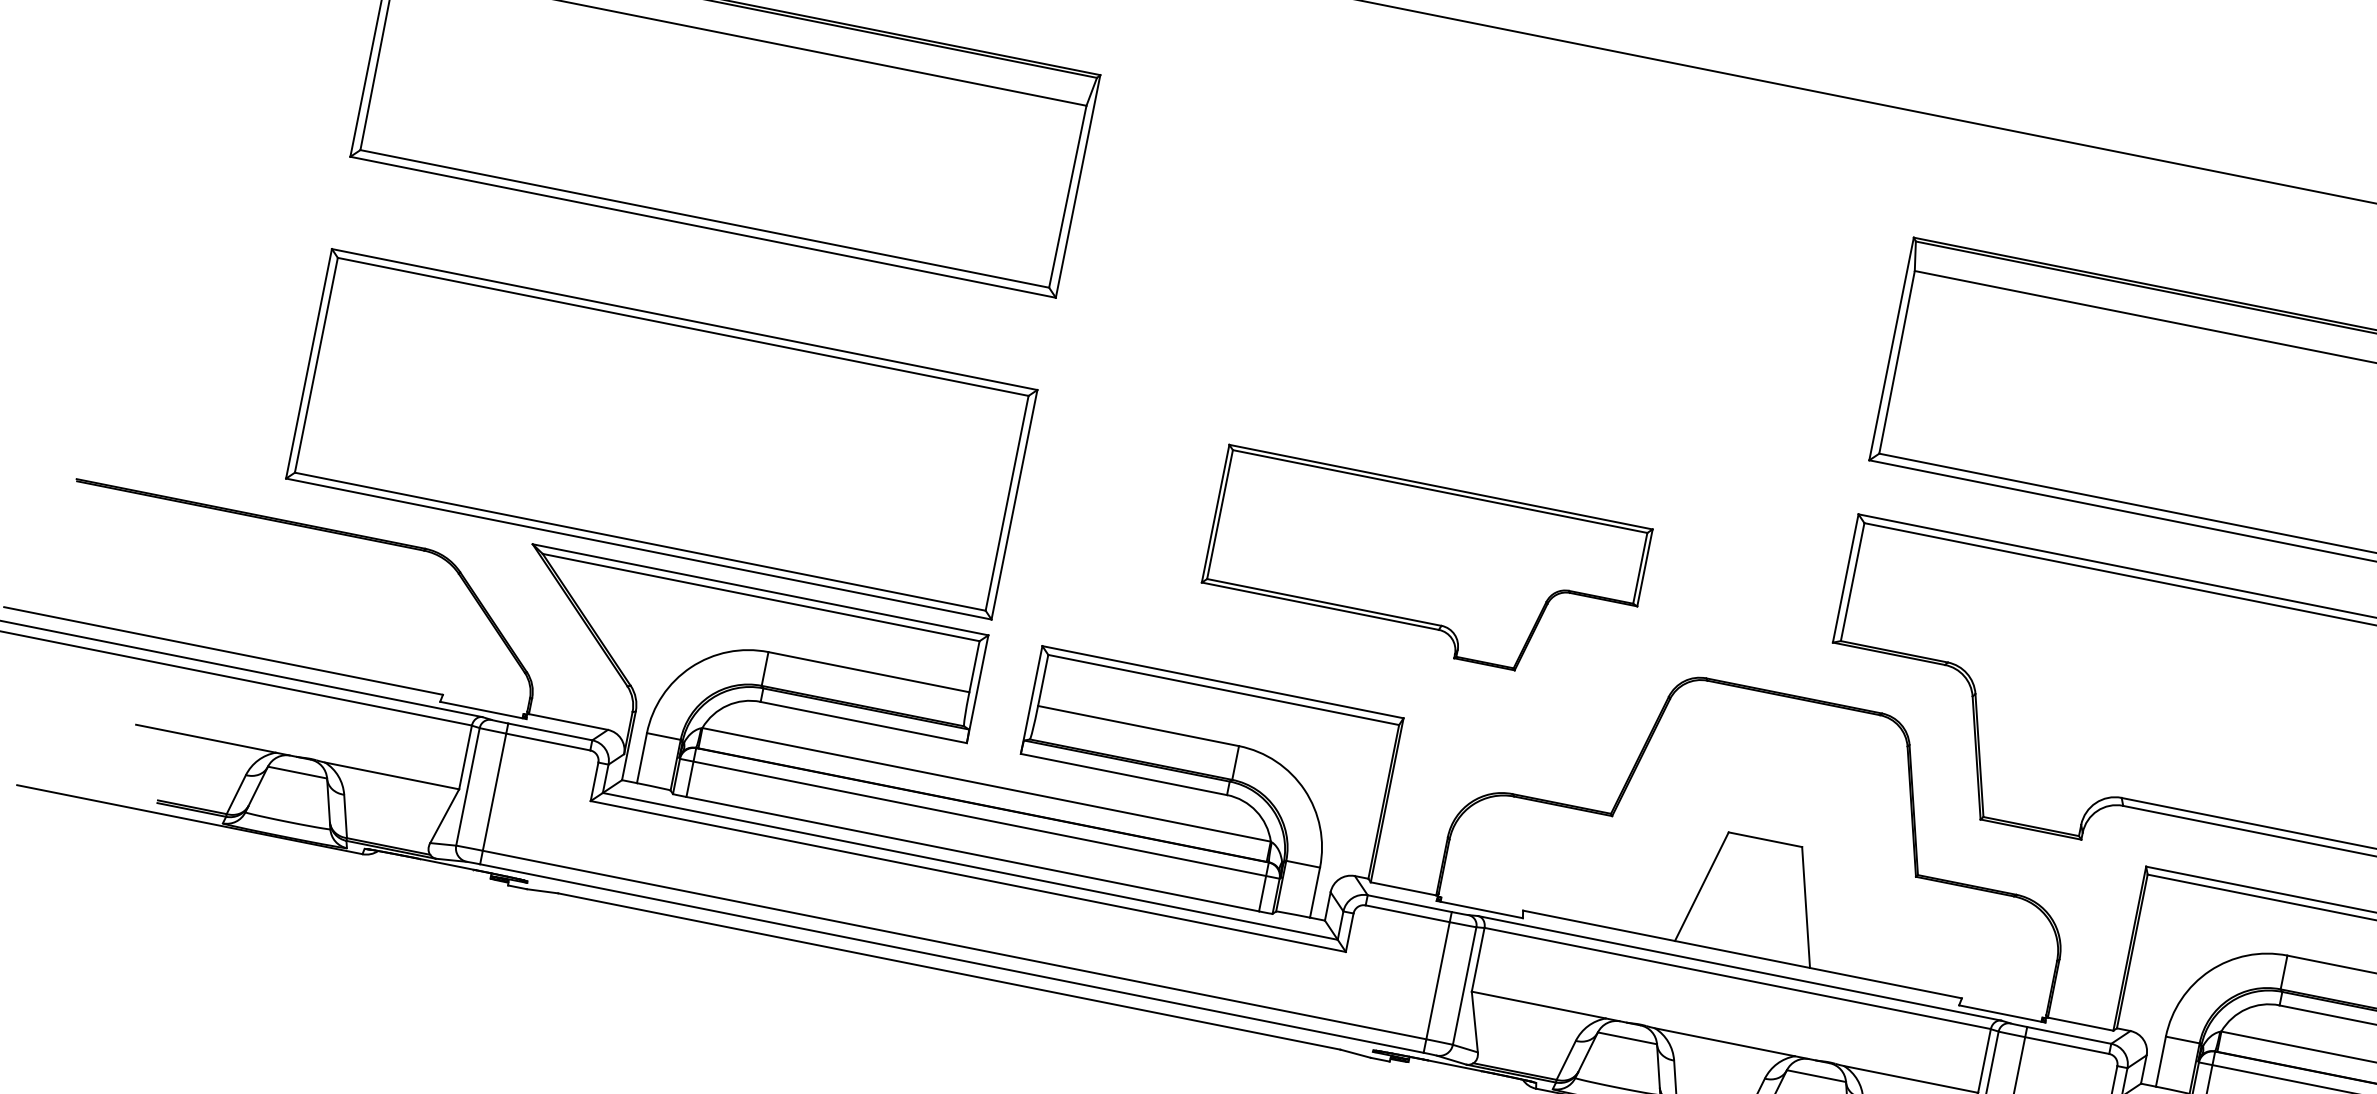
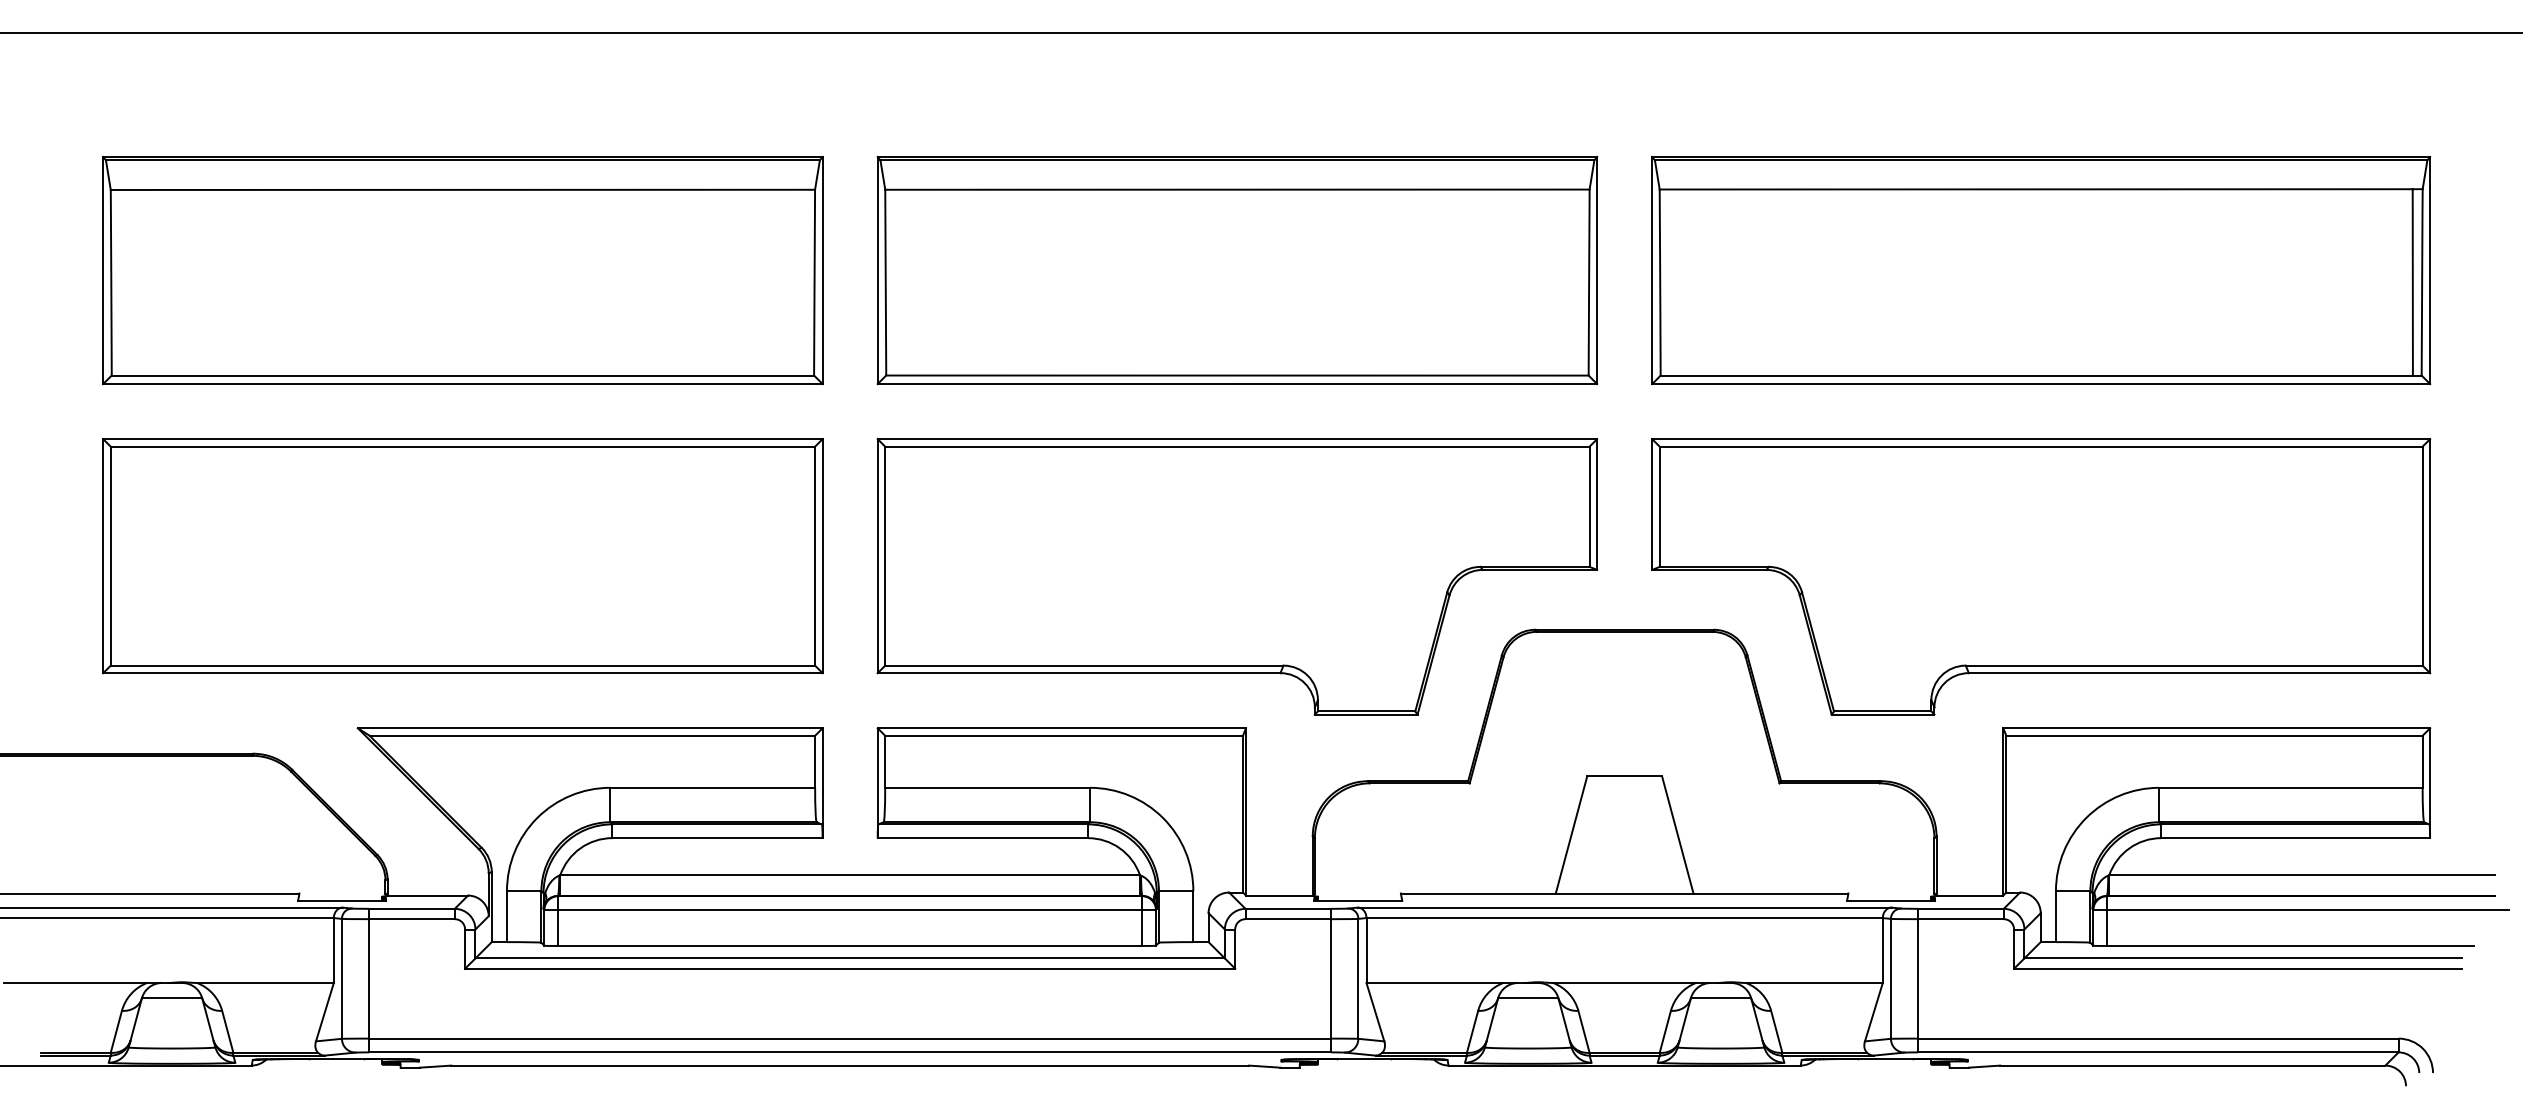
part: (1484, 267) -> (1237, 270), added
part: (661, 434) -> (462, 556), moved
part: (1424, 567) -> (1237, 576), size x1.67

